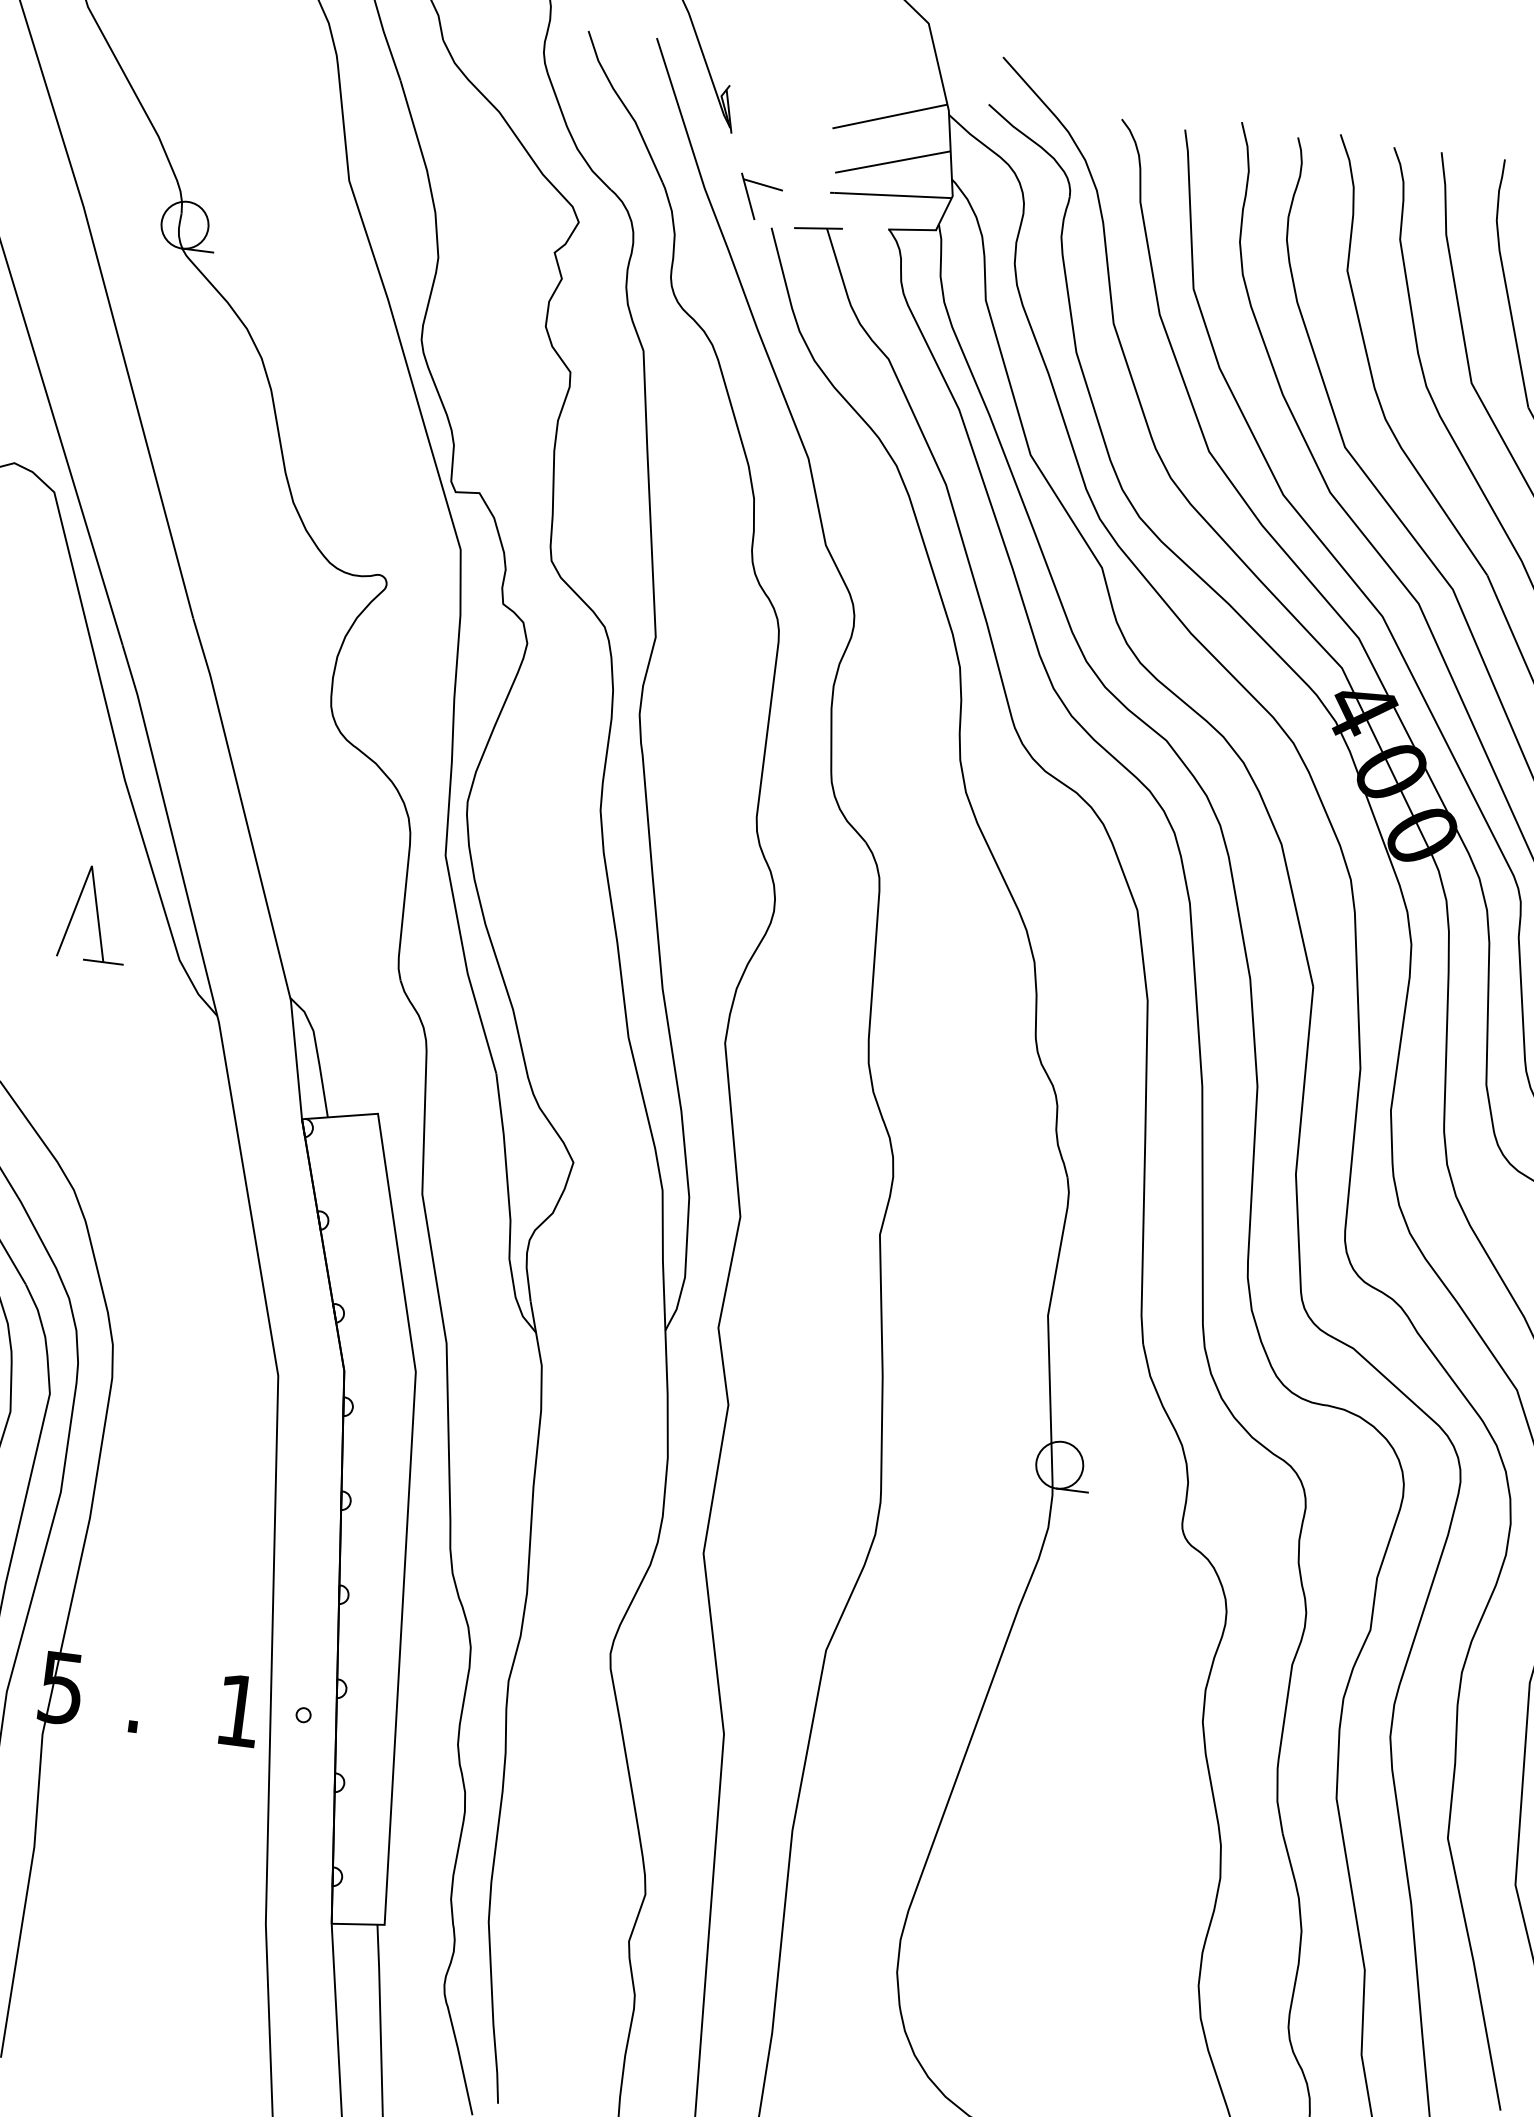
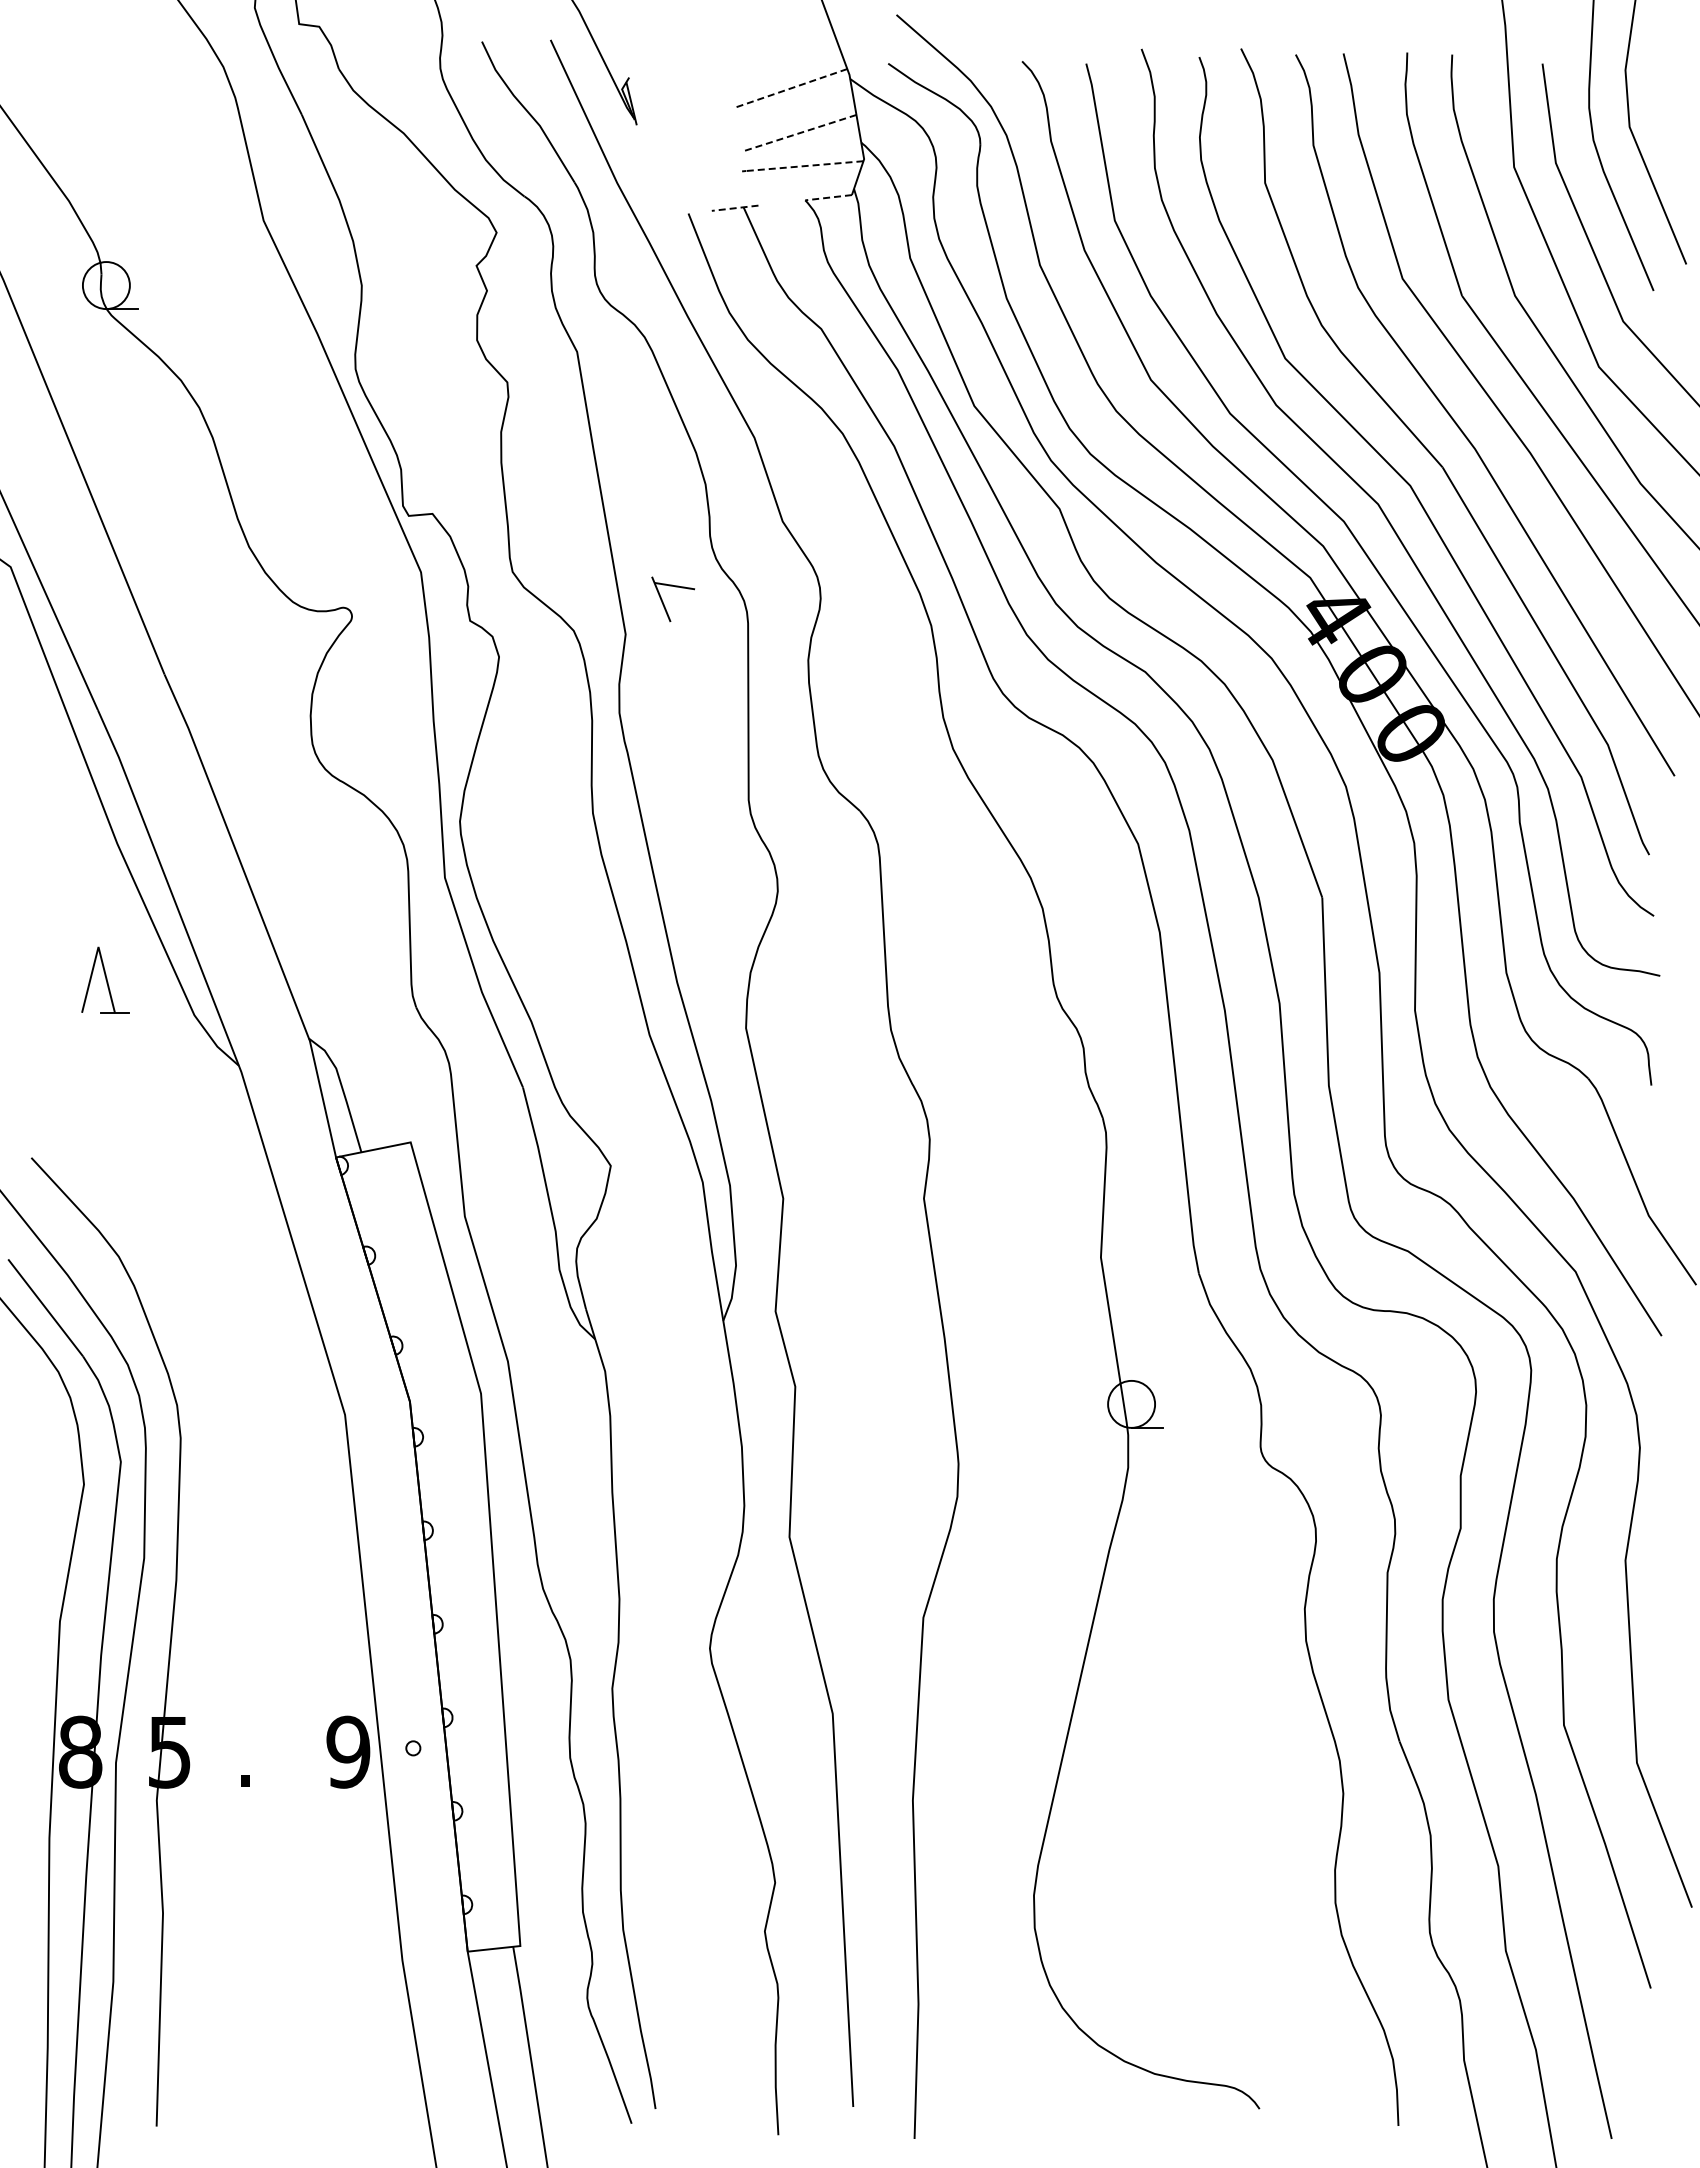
line: (889, 116) -> (791, 88), solid -> dashed
line: (892, 161) -> (800, 132), solid -> dashed
line: (892, 195) -> (804, 166), solid -> dashed
part: (750, 198) -> (663, 601), moved
line: (817, 228) -> (734, 208), solid -> dashed
line: (912, 229) -> (828, 197), solid -> dashed
part: (95, 913) -> (105, 979), size x0.7
text: (238, 1710) -> (348, 1751), 1 -> 9

